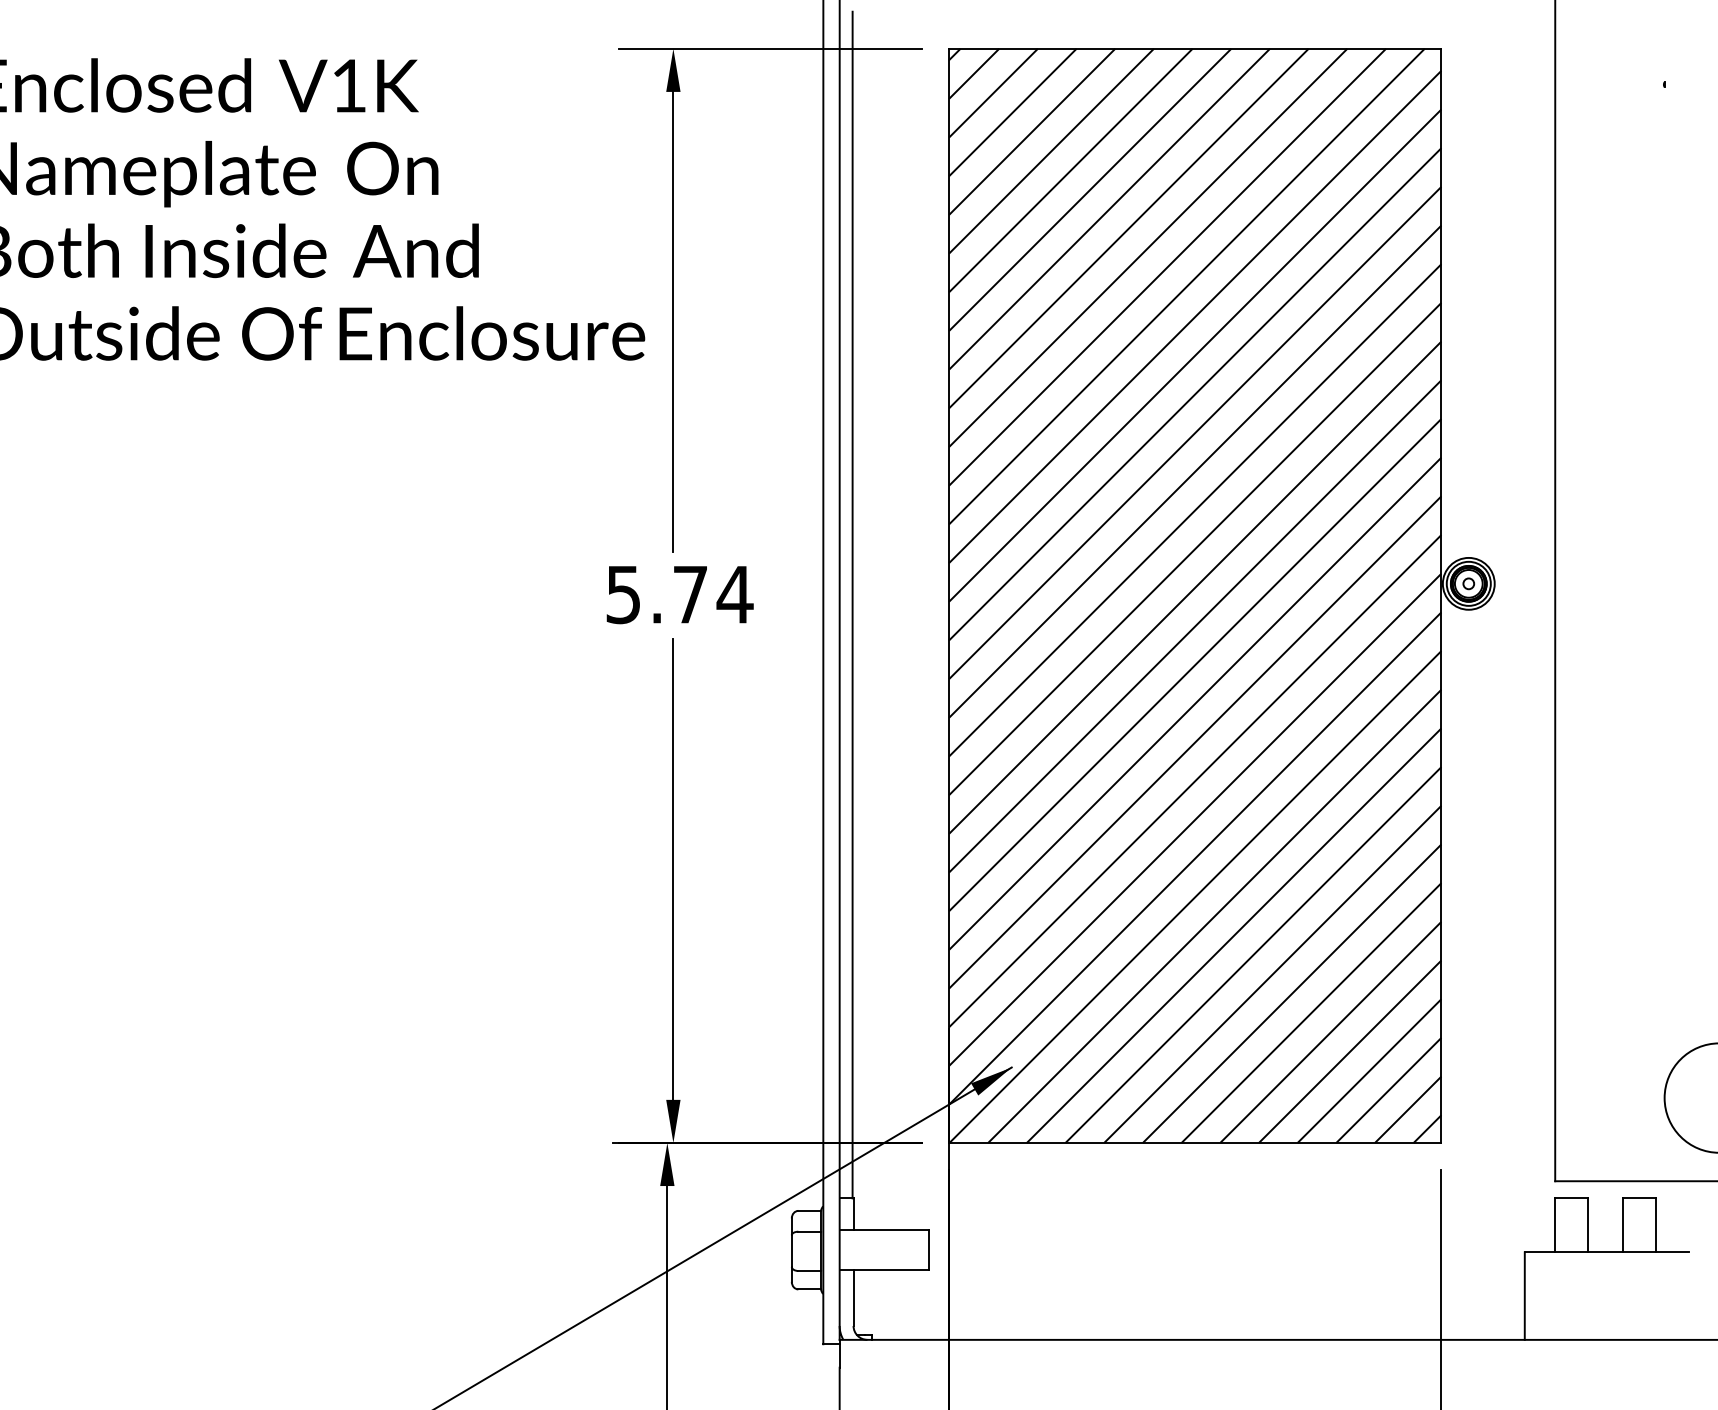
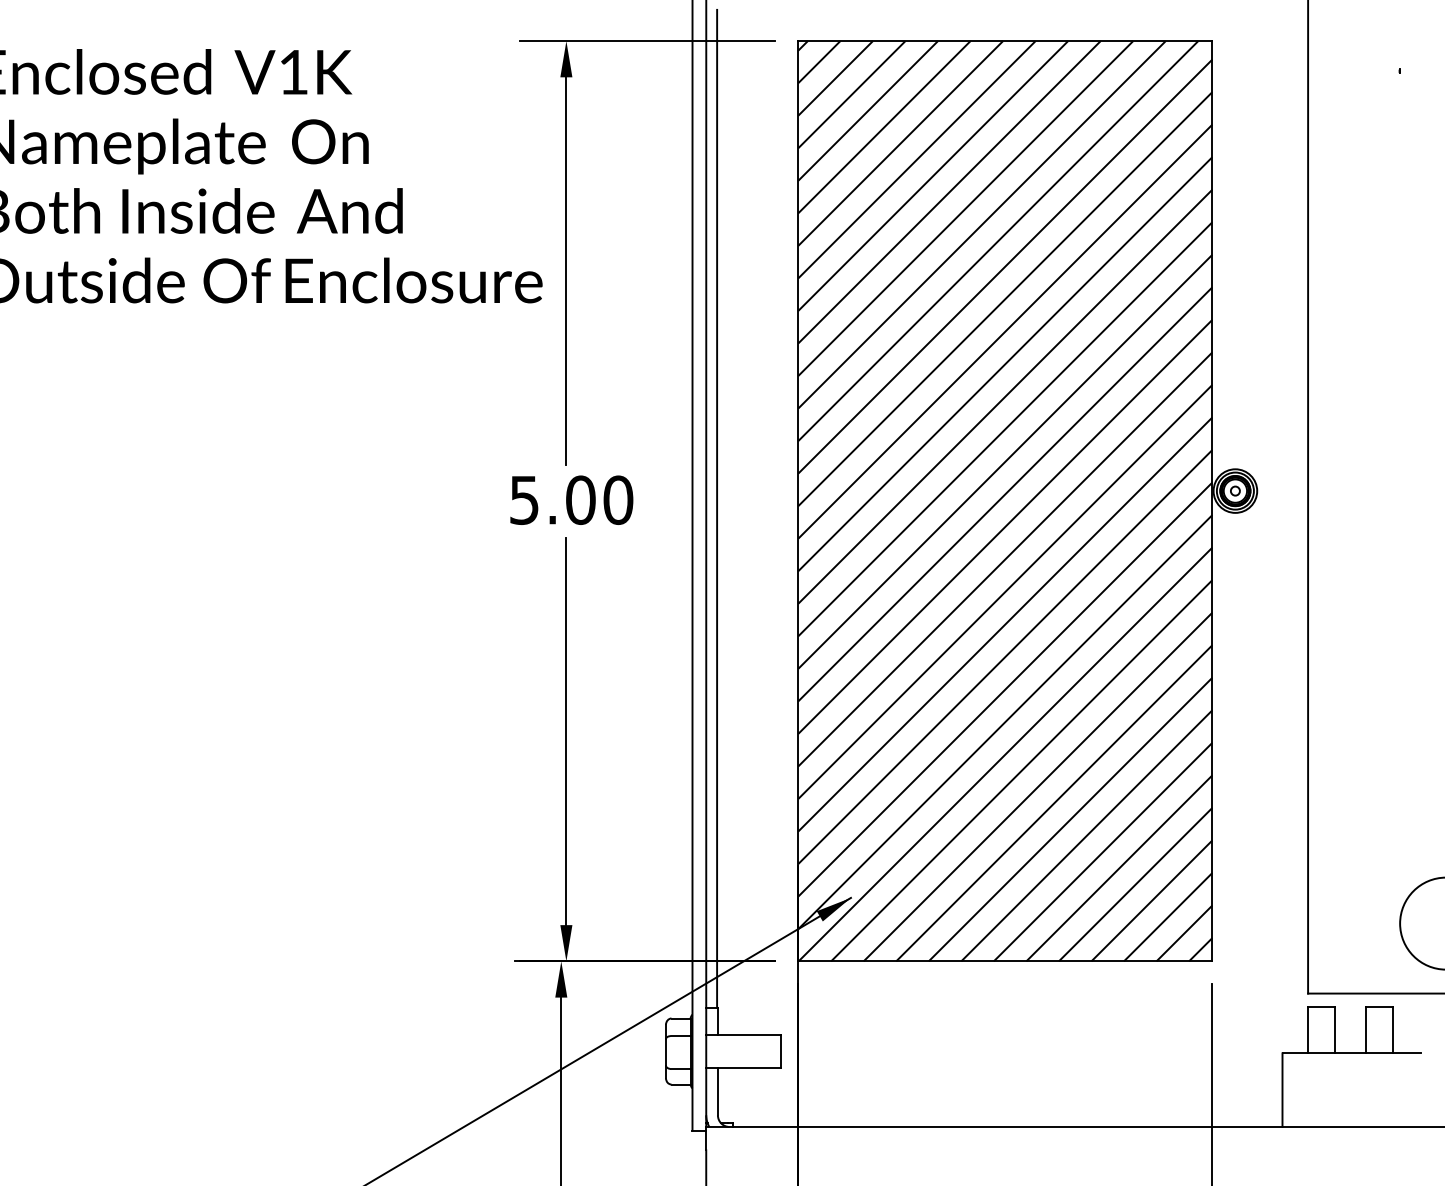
text: (713, 594) -> (600, 500), 5.74 -> 5.00

